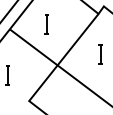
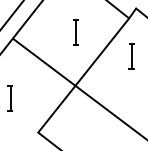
part: (46, 24) -> (75, 32), moved
part: (100, 54) -> (131, 57), moved

